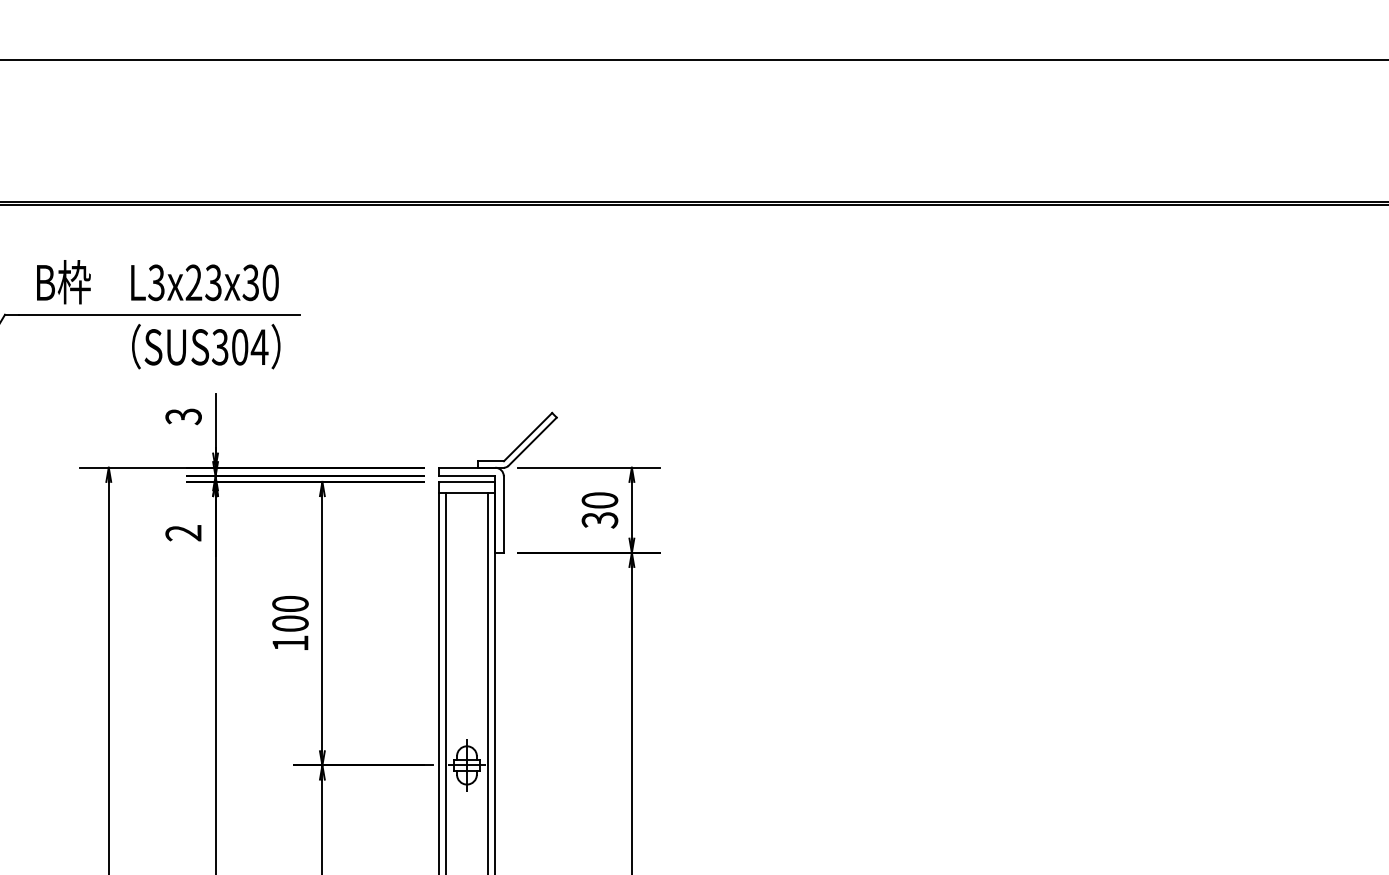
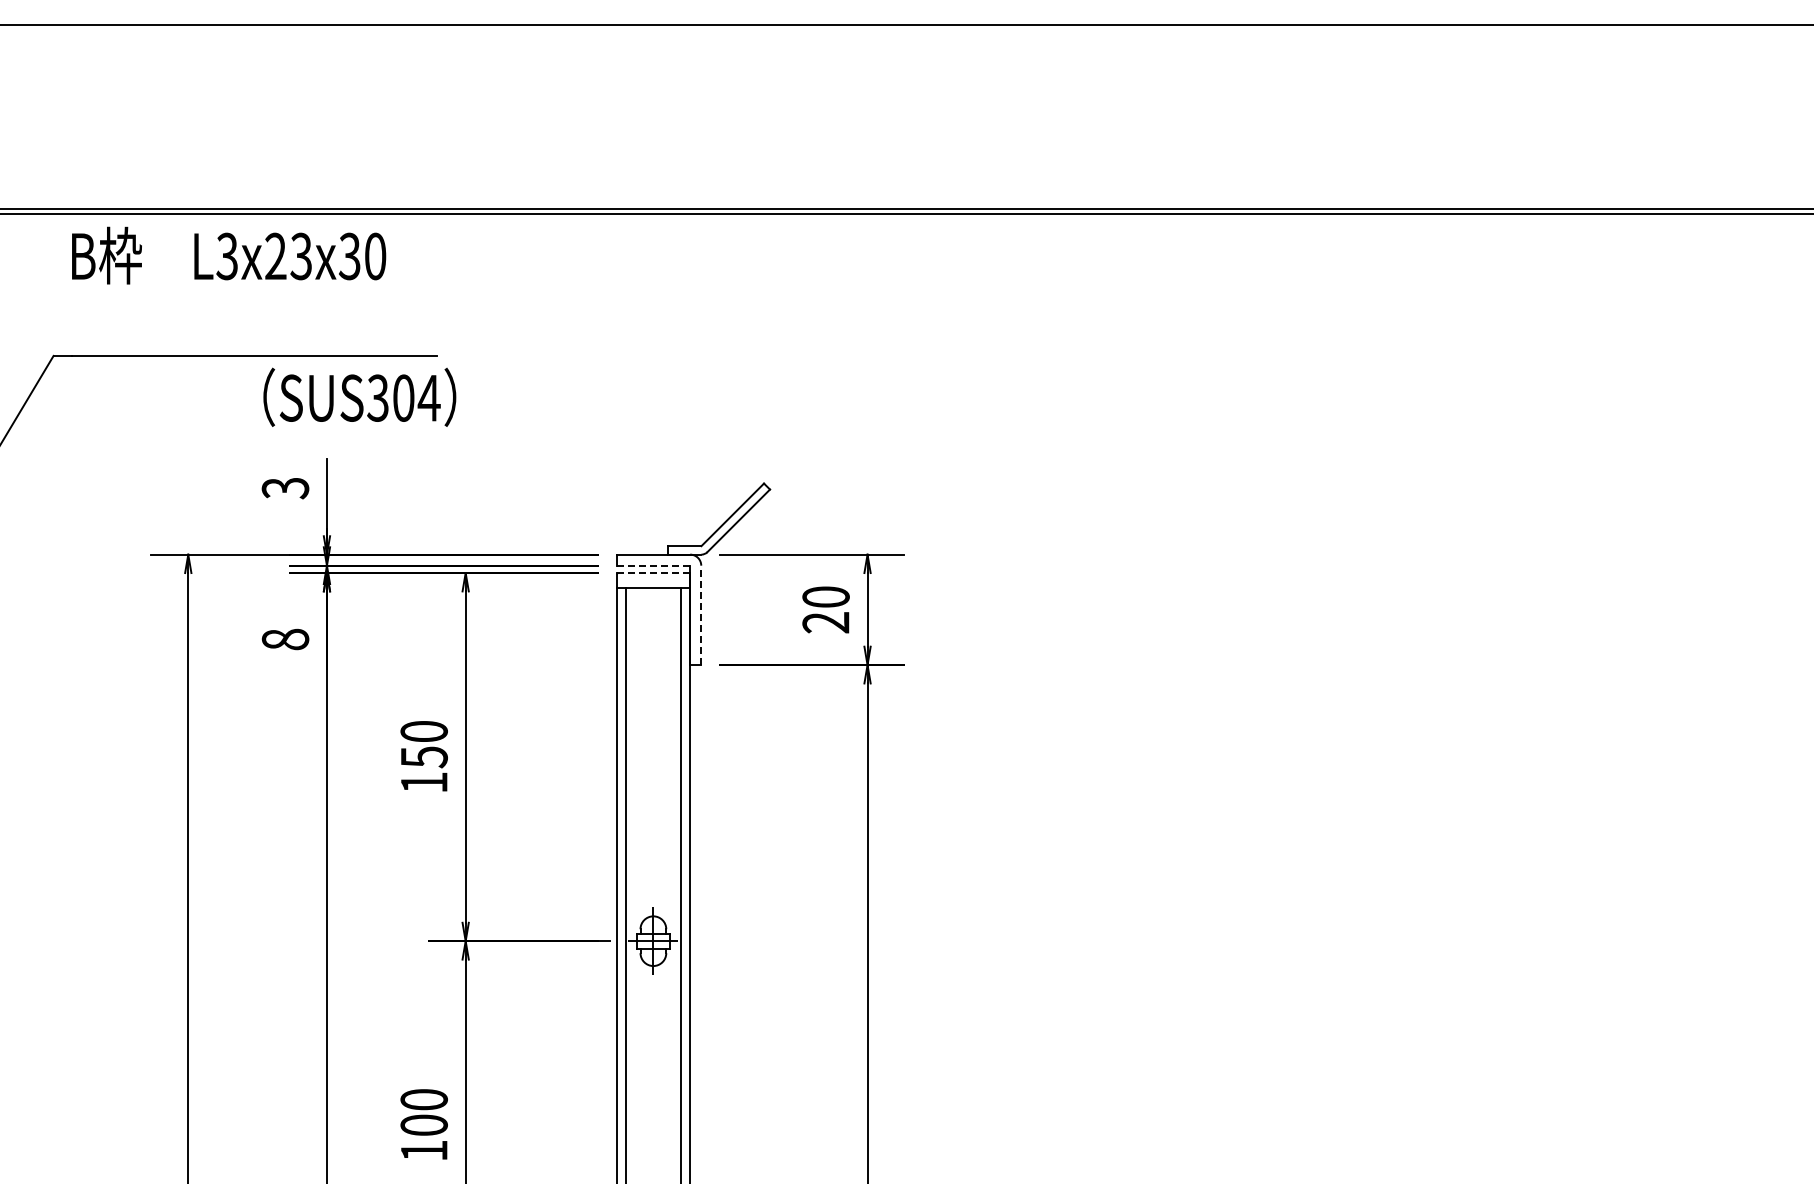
text: (158, 282) -> (229, 255), moved
text: (205, 345) -> (359, 396), moved
line: (467, 476) -> (653, 565), solid -> dashed
line: (467, 482) -> (653, 573), solid -> dashed
line: (504, 514) -> (701, 615), solid -> dashed
text: (599, 520) -> (825, 622), 30 -> 20
text: (183, 533) -> (285, 639), 2 -> 8
text: (289, 623) -> (423, 757), 100 -> 150

